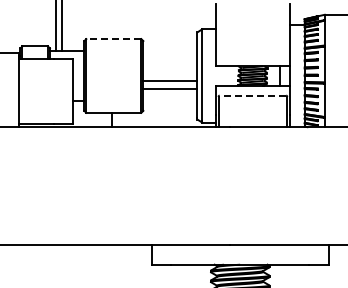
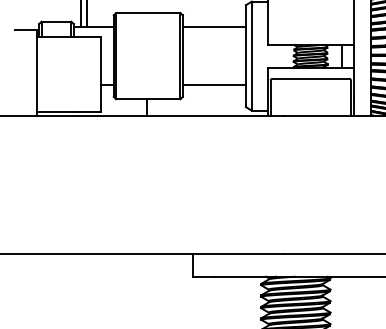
line: (113, 39) -> (147, 13), dashed -> solid
line: (170, 81) -> (214, 27), moved
line: (170, 88) -> (214, 84), moved
line: (252, 95) -> (310, 78), dashed -> solid

